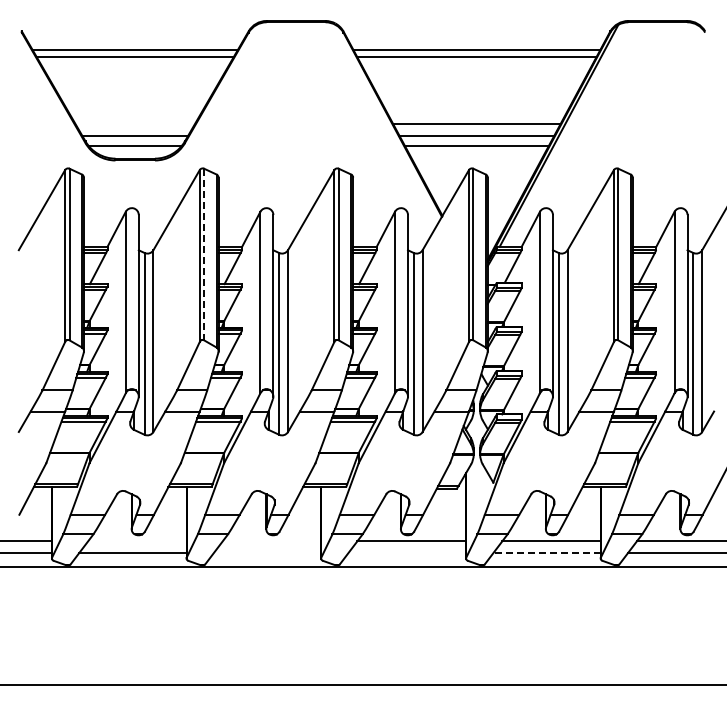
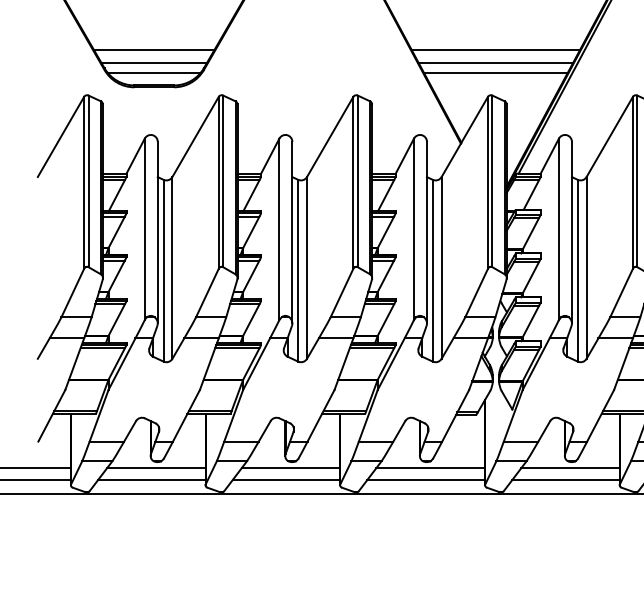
line: (135, 123) -> (154, 50), added
line: (204, 254) -> (223, 181), dashed -> solid
line: (137, 541) -> (156, 468), added
line: (271, 541) -> (290, 468), added
line: (267, 553) -> (286, 480), added
line: (407, 553) -> (426, 480), added
line: (546, 553) -> (565, 480), dashed -> solid

